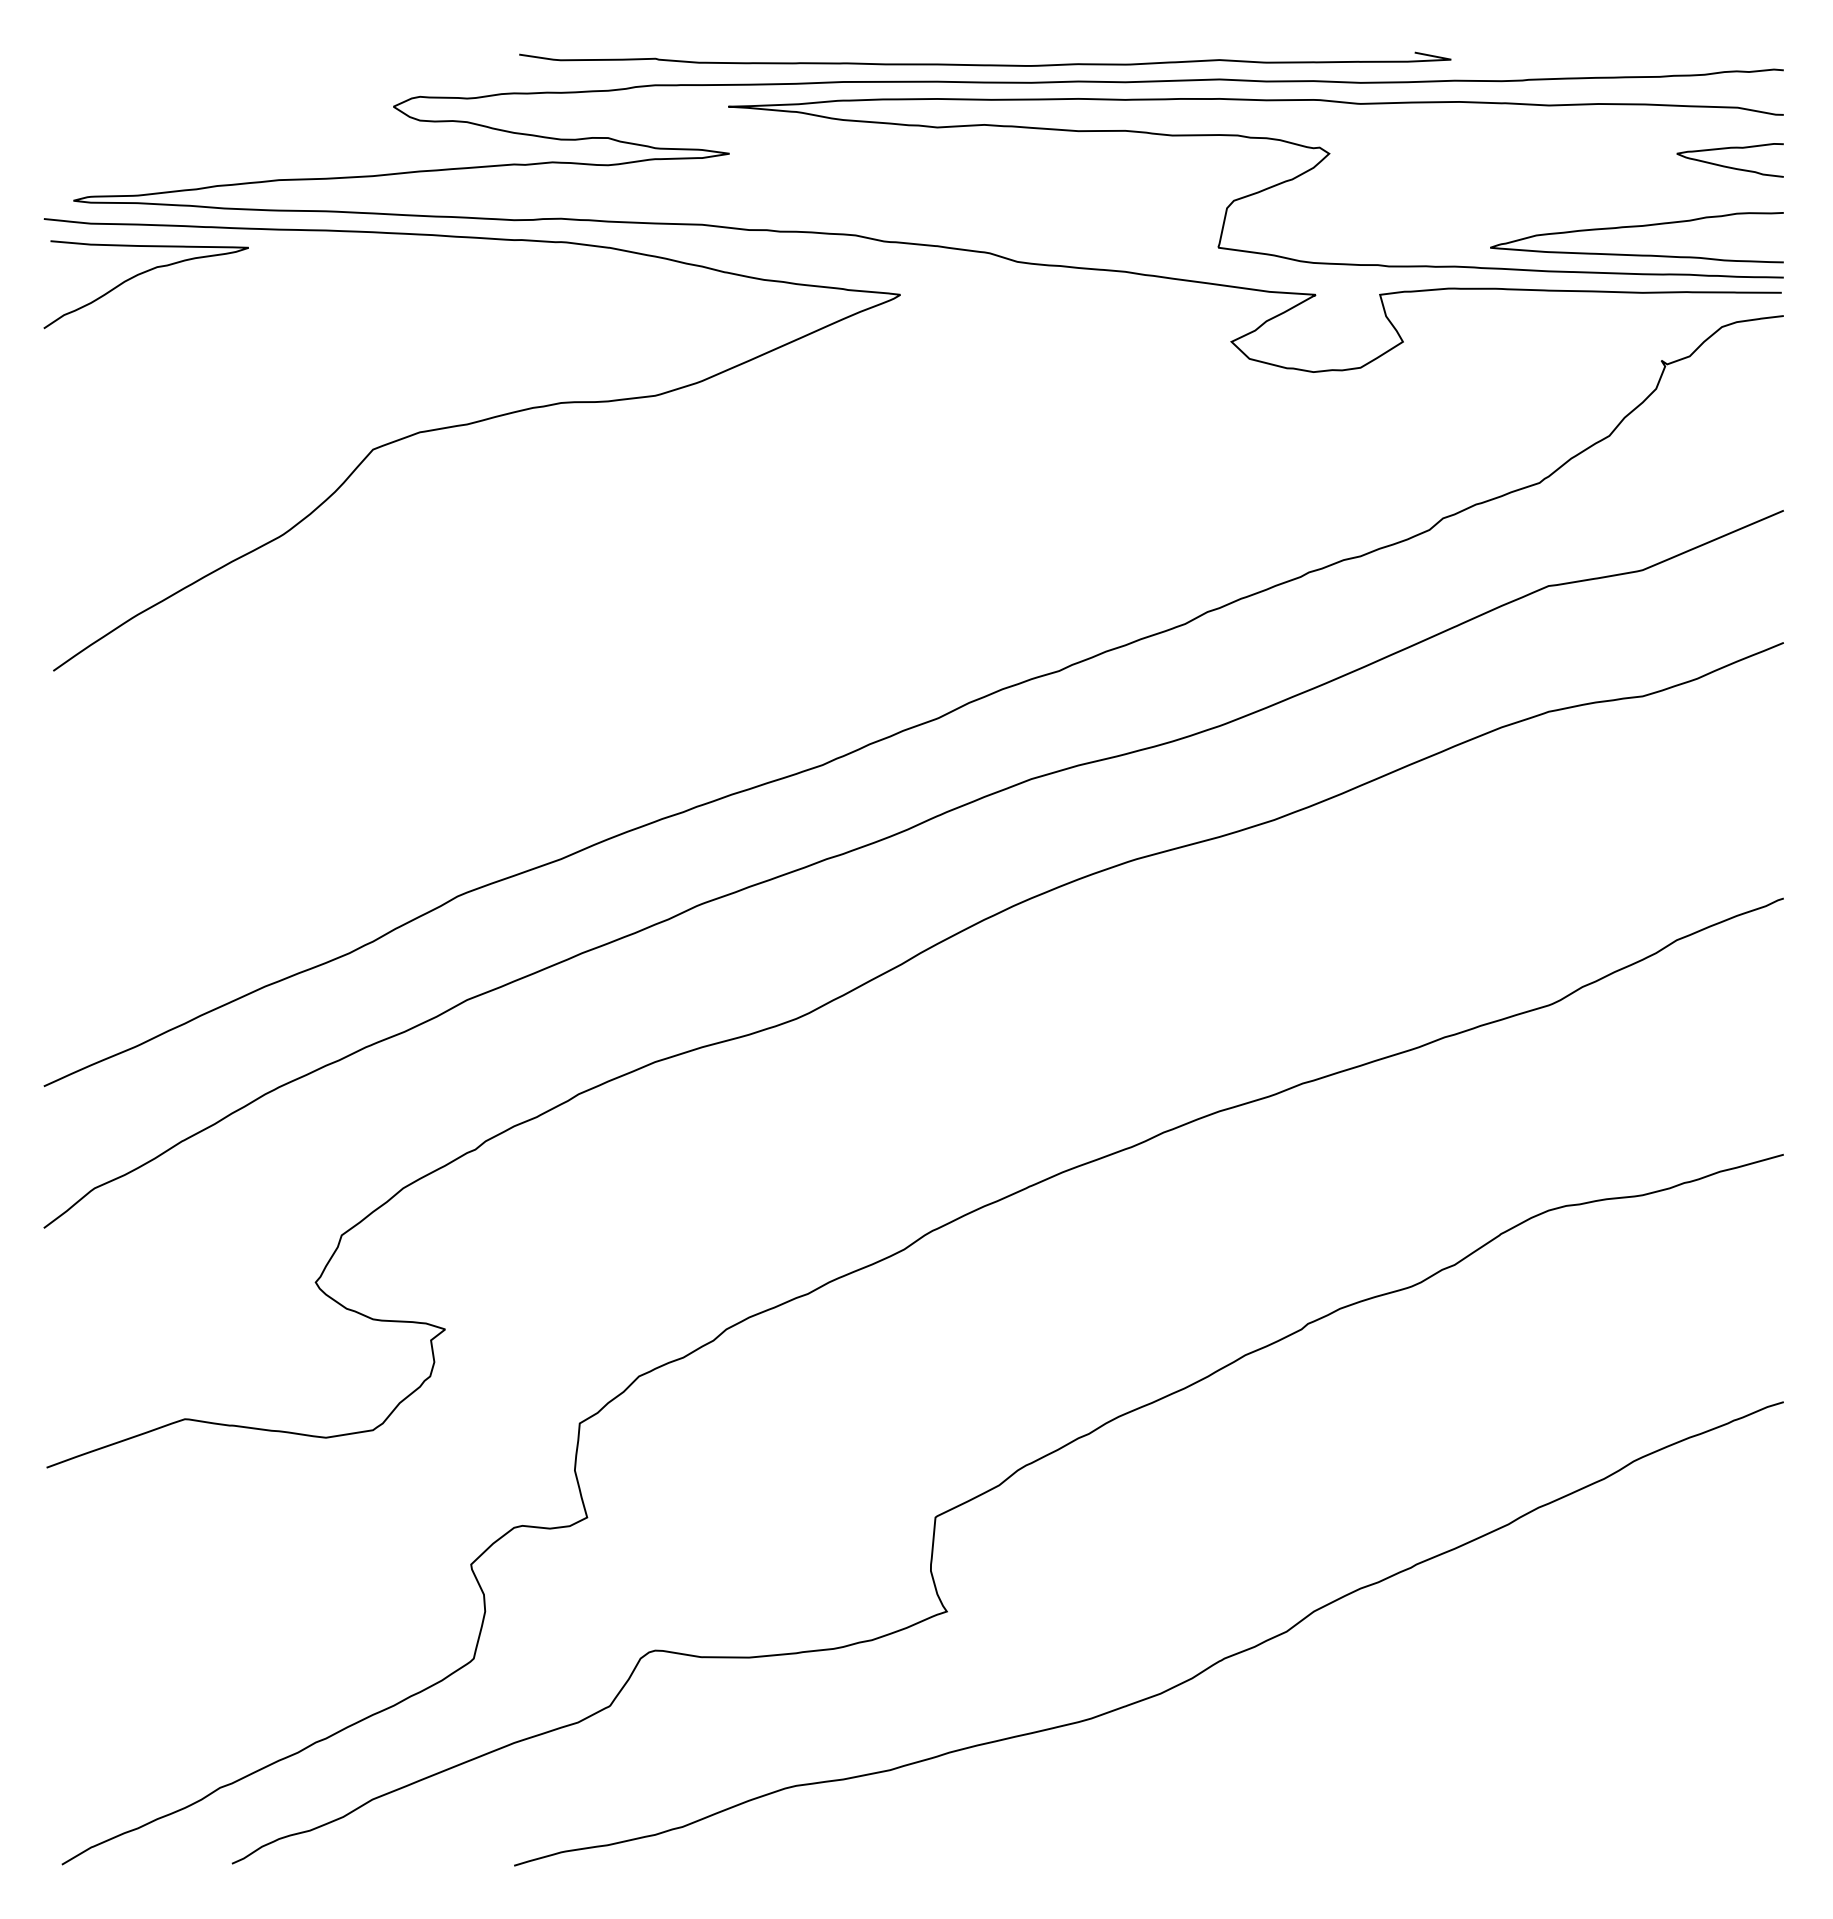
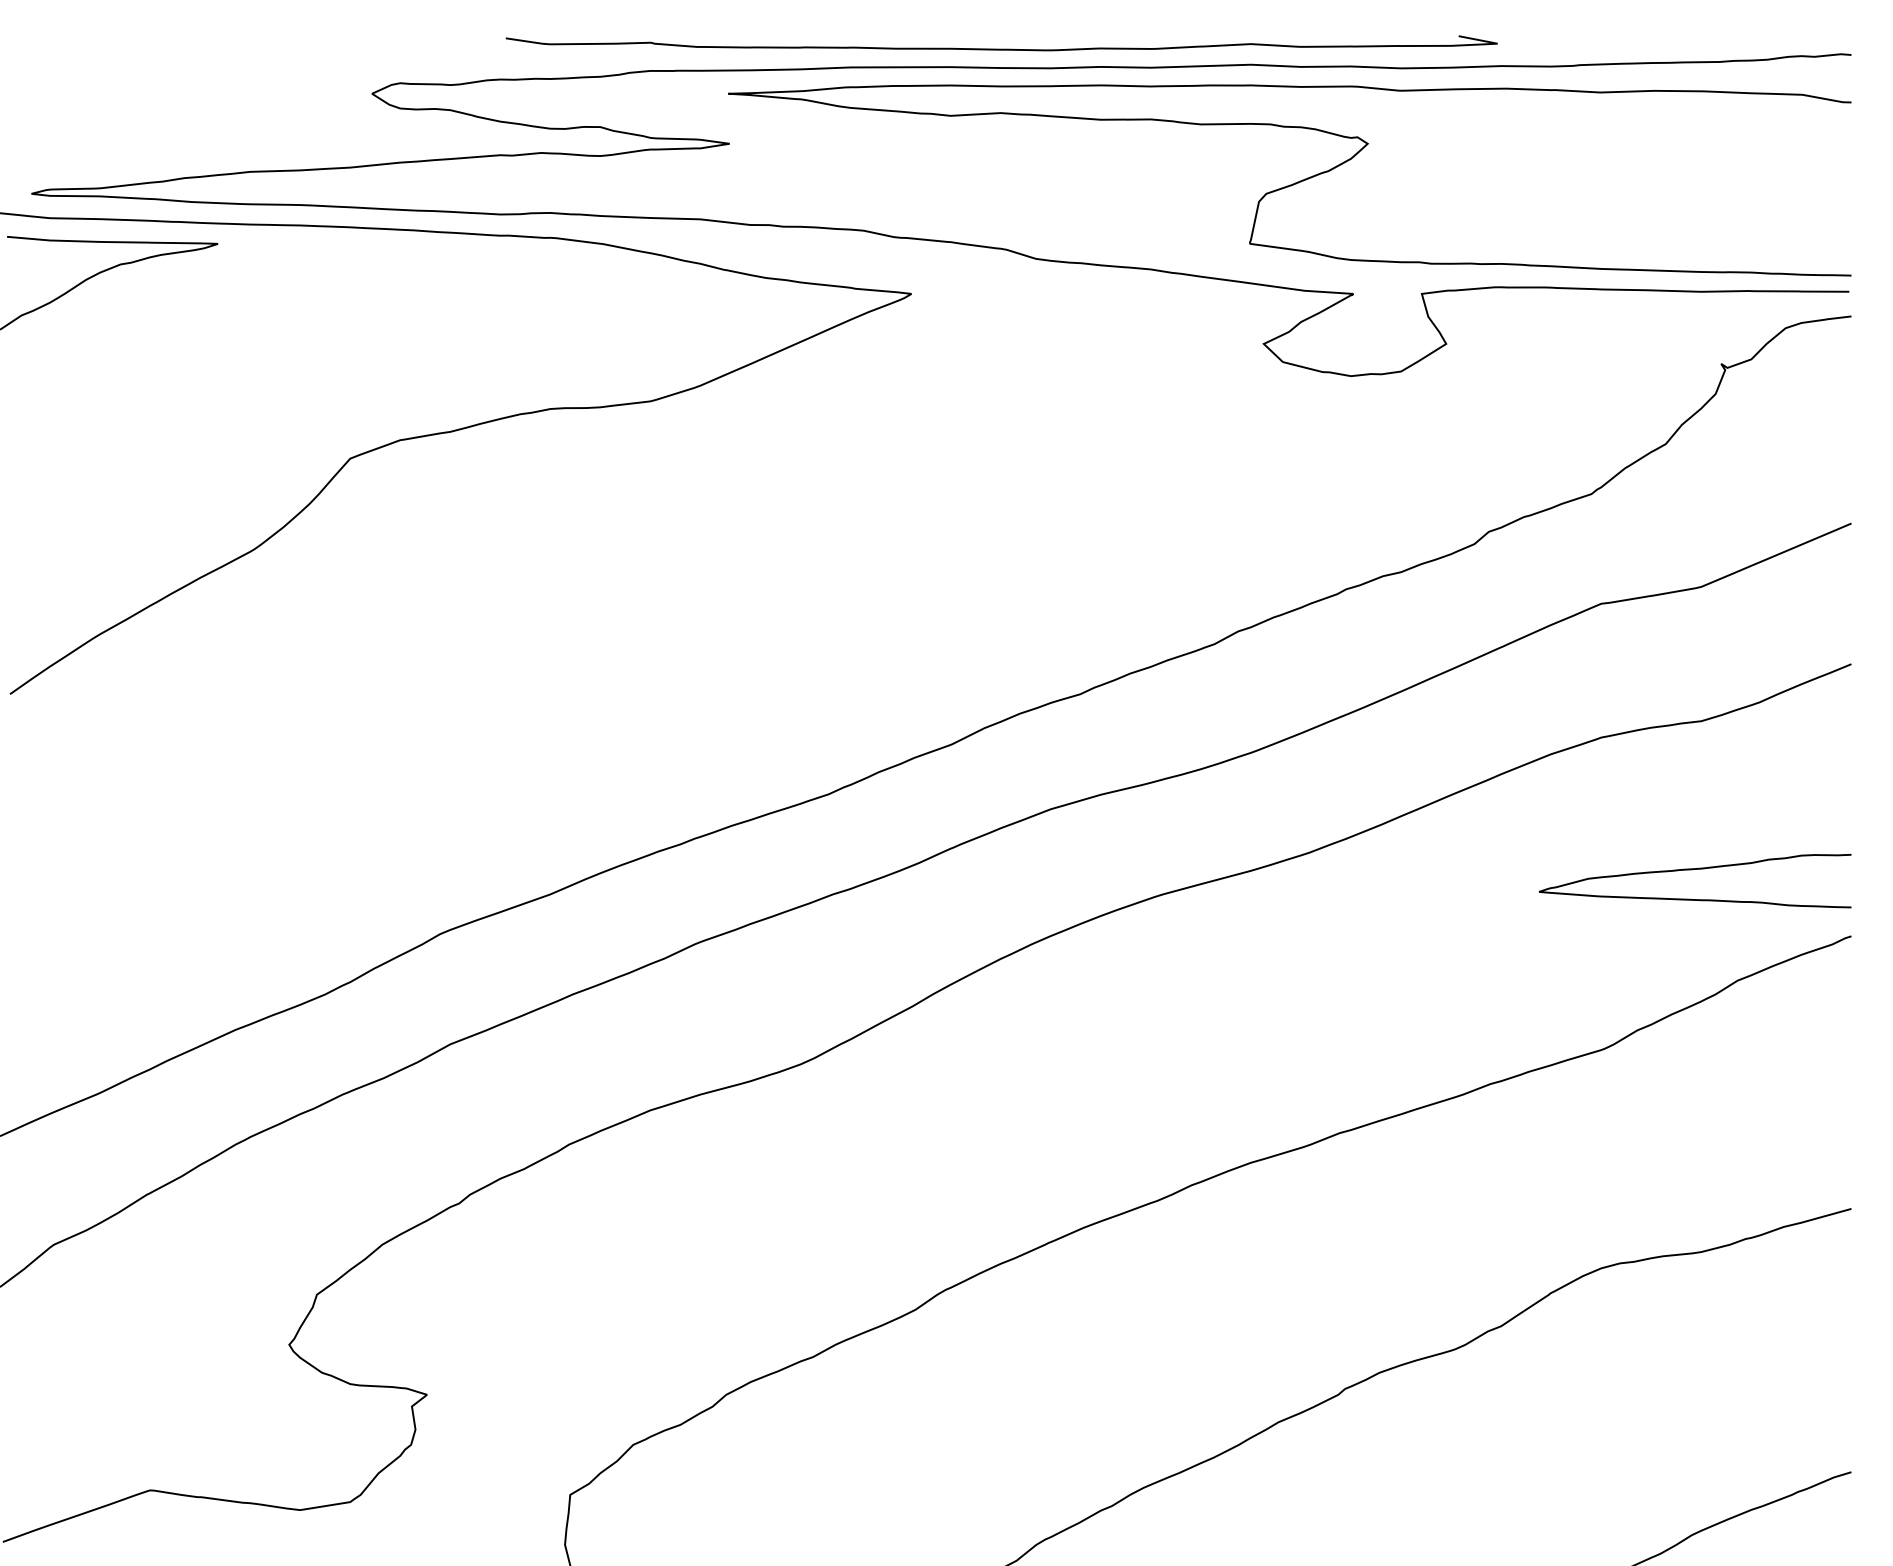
curve: (1729, 166) -> (1793, 157), removed
curve: (1636, 227) -> (1694, 870), moved

